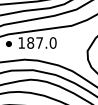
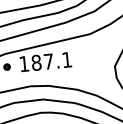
text: (52, 42) -> (66, 59), 187.0 -> 187.1

